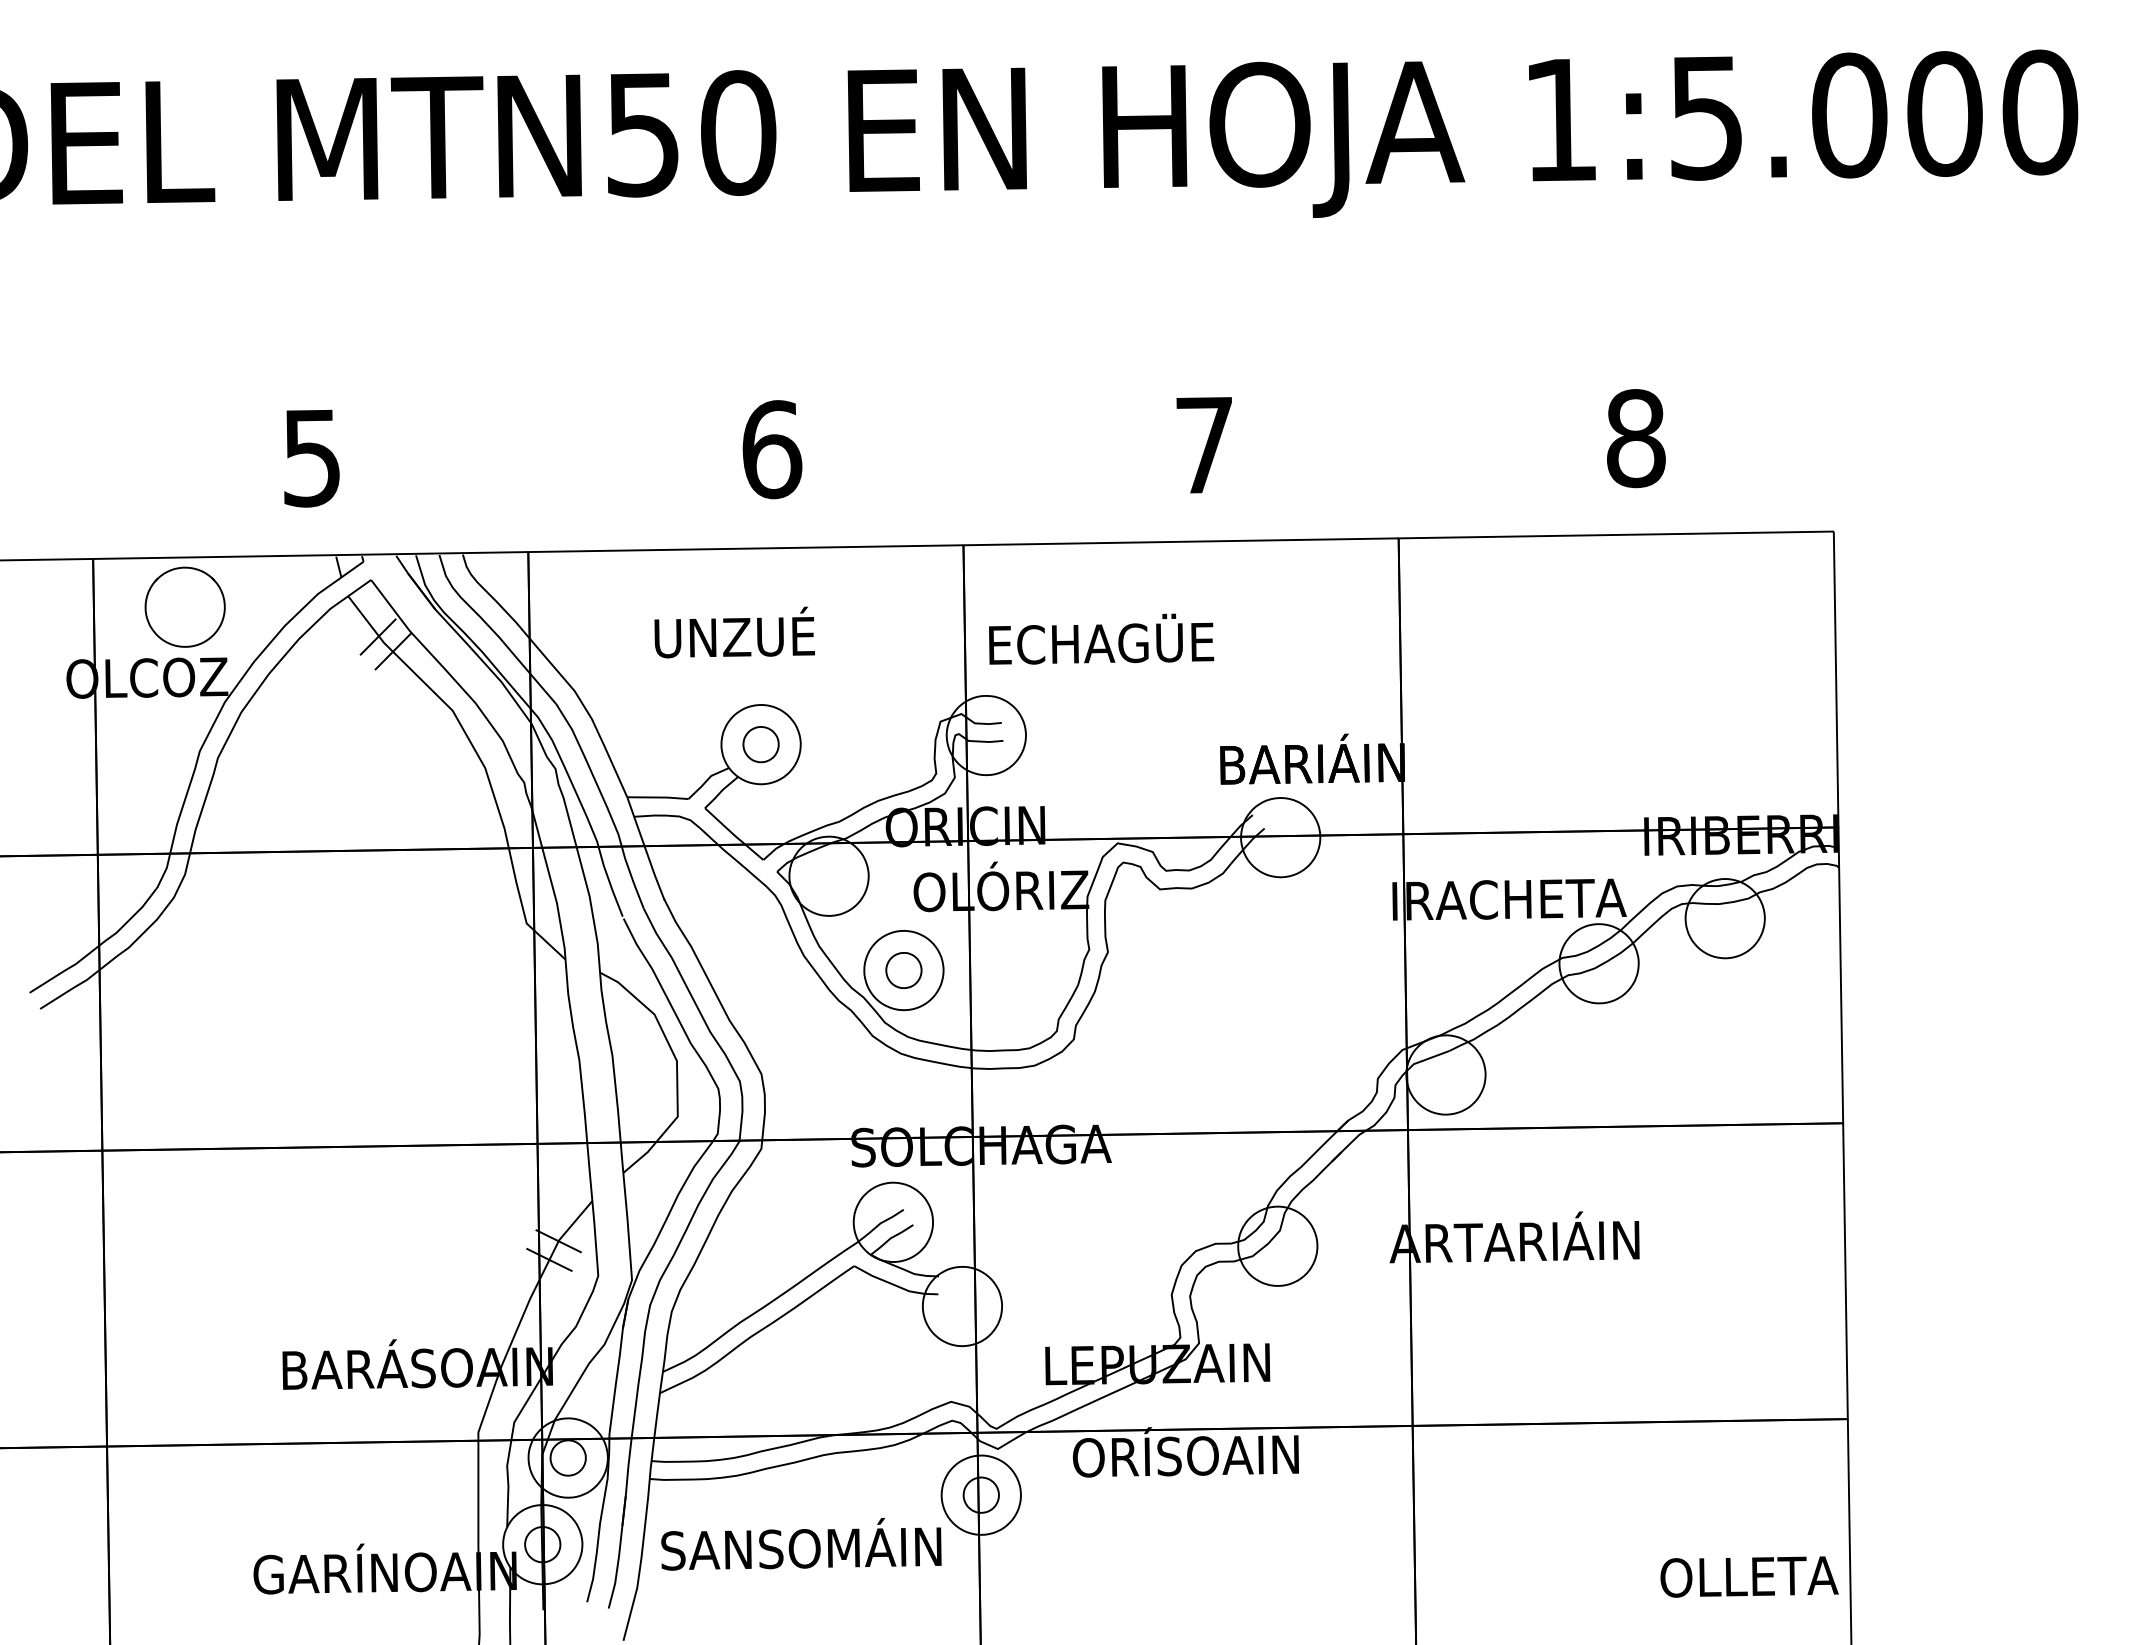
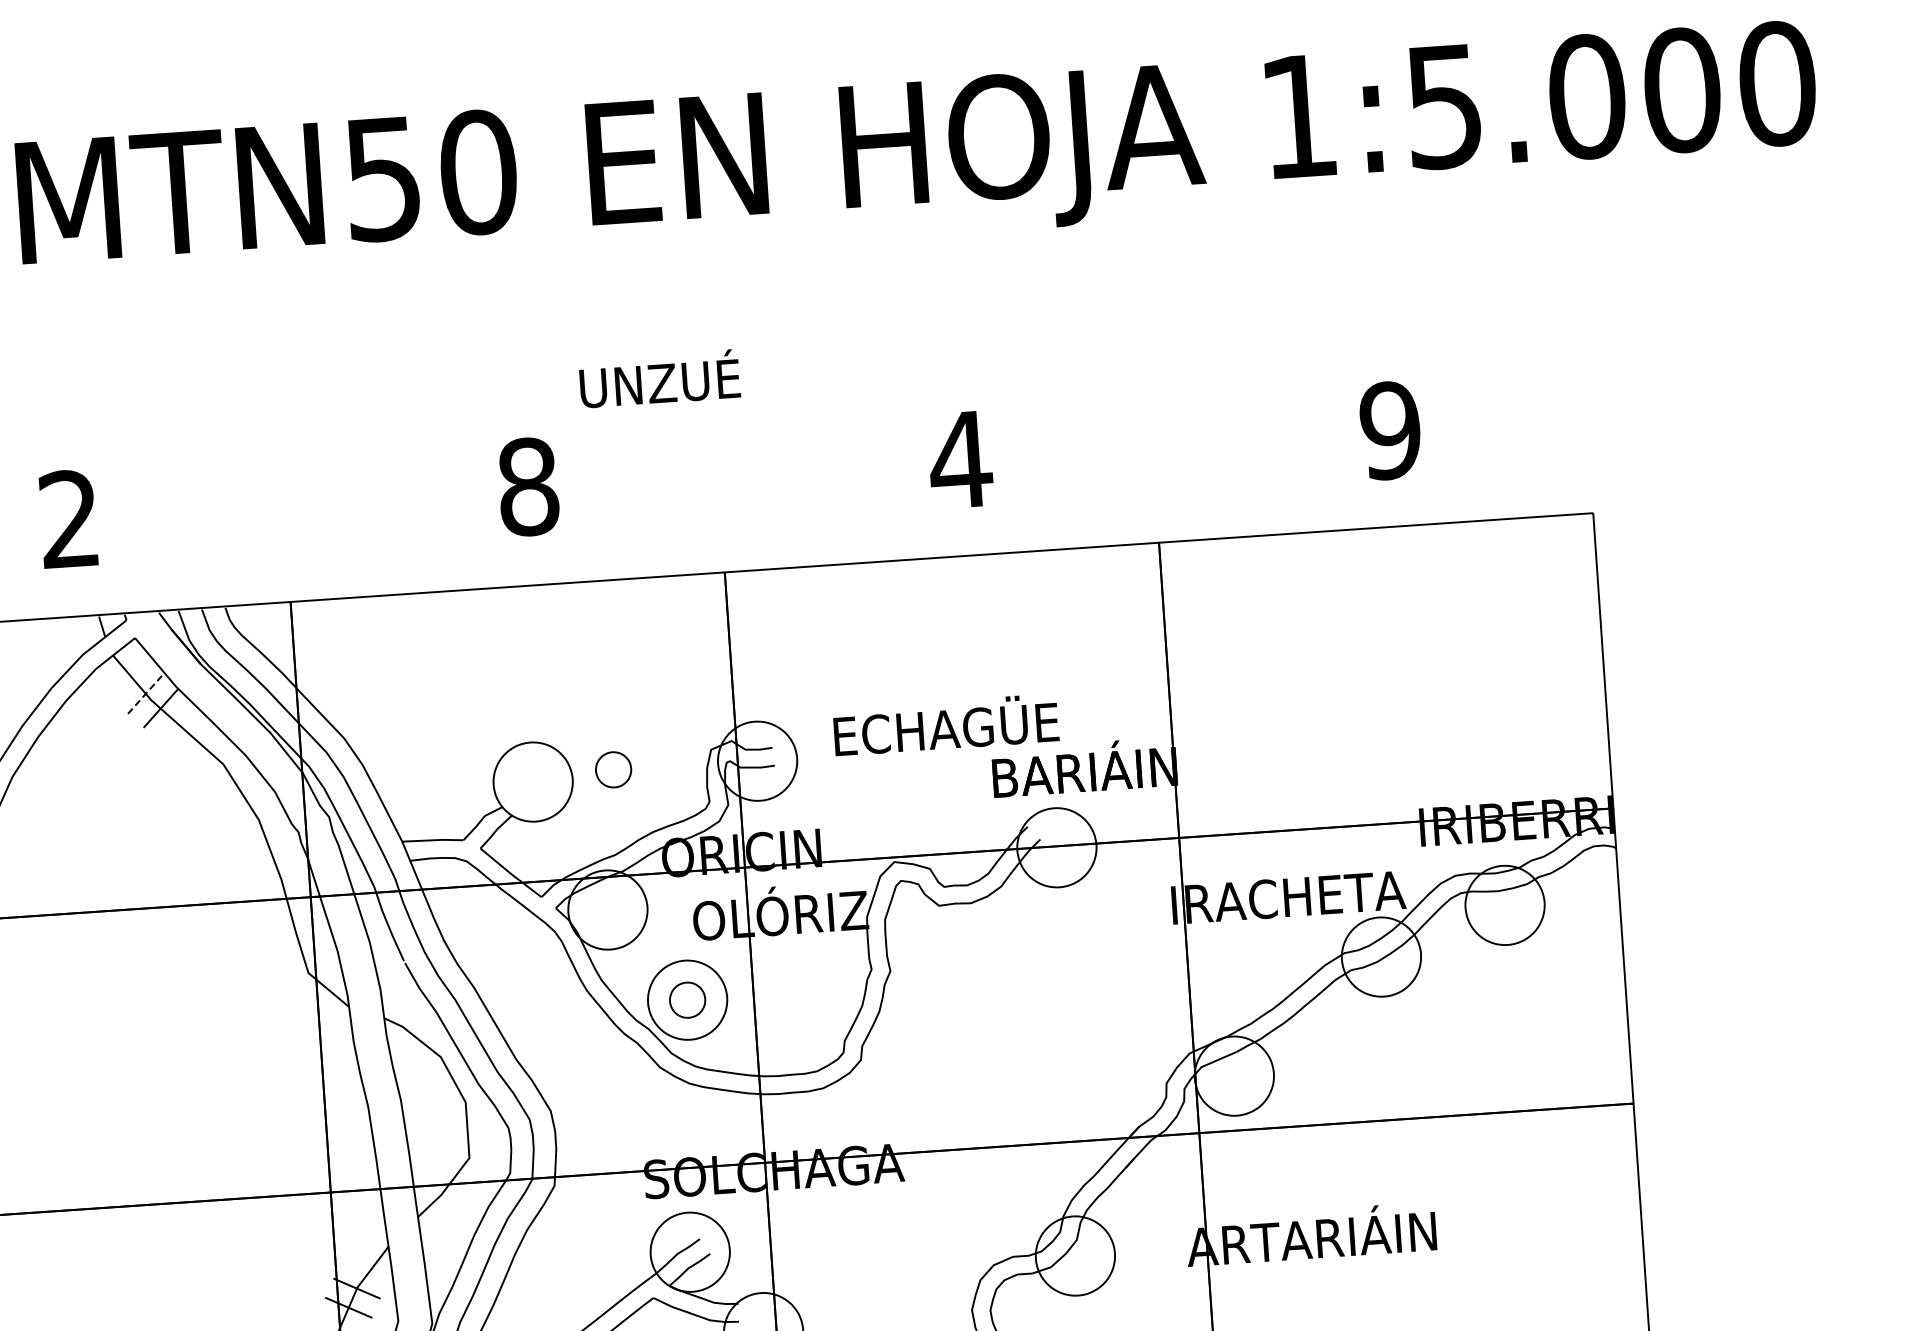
text: (1635, 438) -> (1390, 430), 8 -> 9
text: (1204, 445) -> (960, 460), 7 -> 4
text: (772, 449) -> (529, 486), 6 -> 8
text: (311, 457) -> (69, 518), 5 -> 2
text: (734, 632) -> (659, 378), moved
line: (378, 637) -> (145, 695), solid -> dashed
text: (1101, 638) -> (946, 724), moved
part: (760, 744) -> (613, 769), moved

